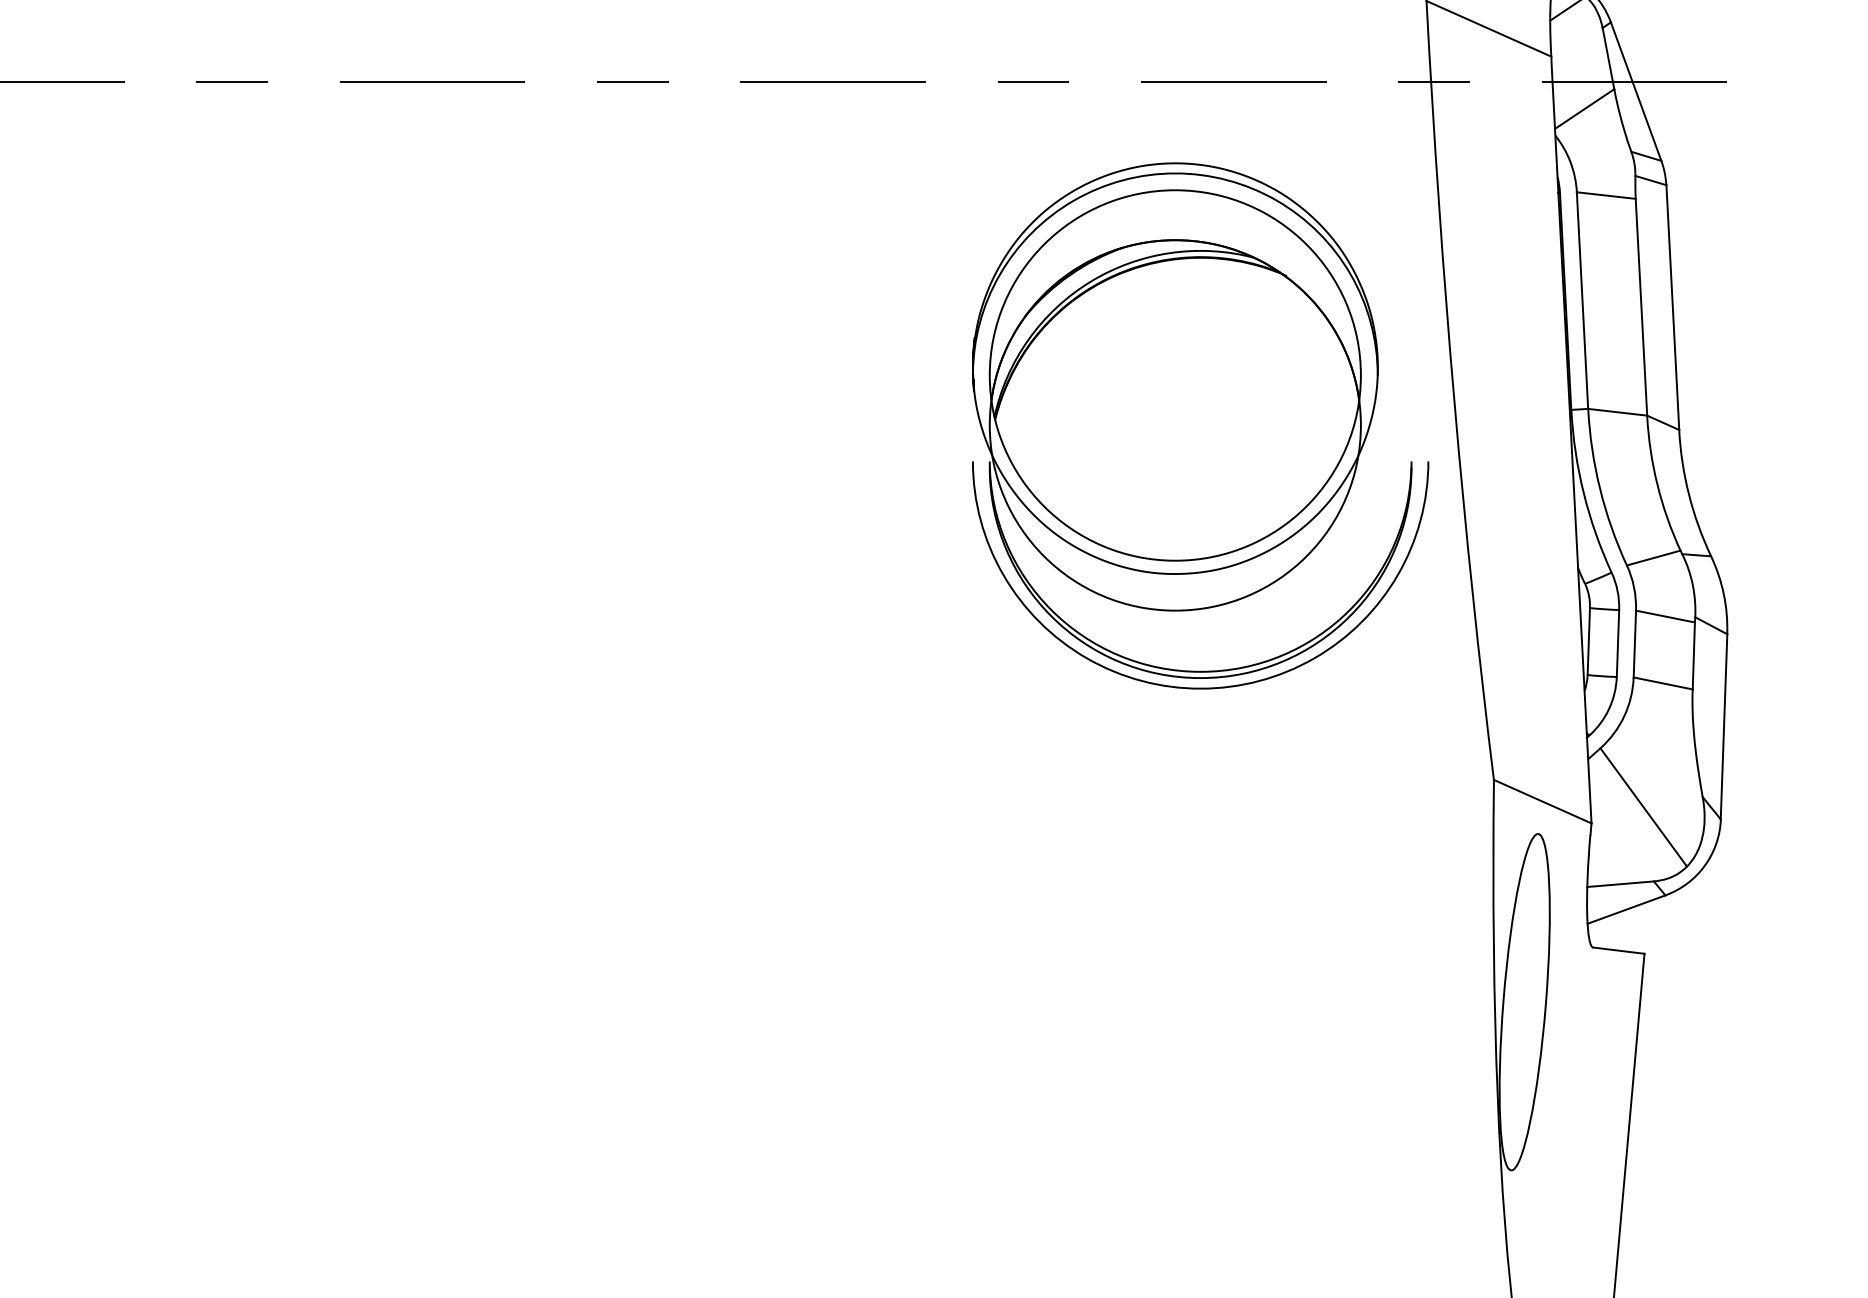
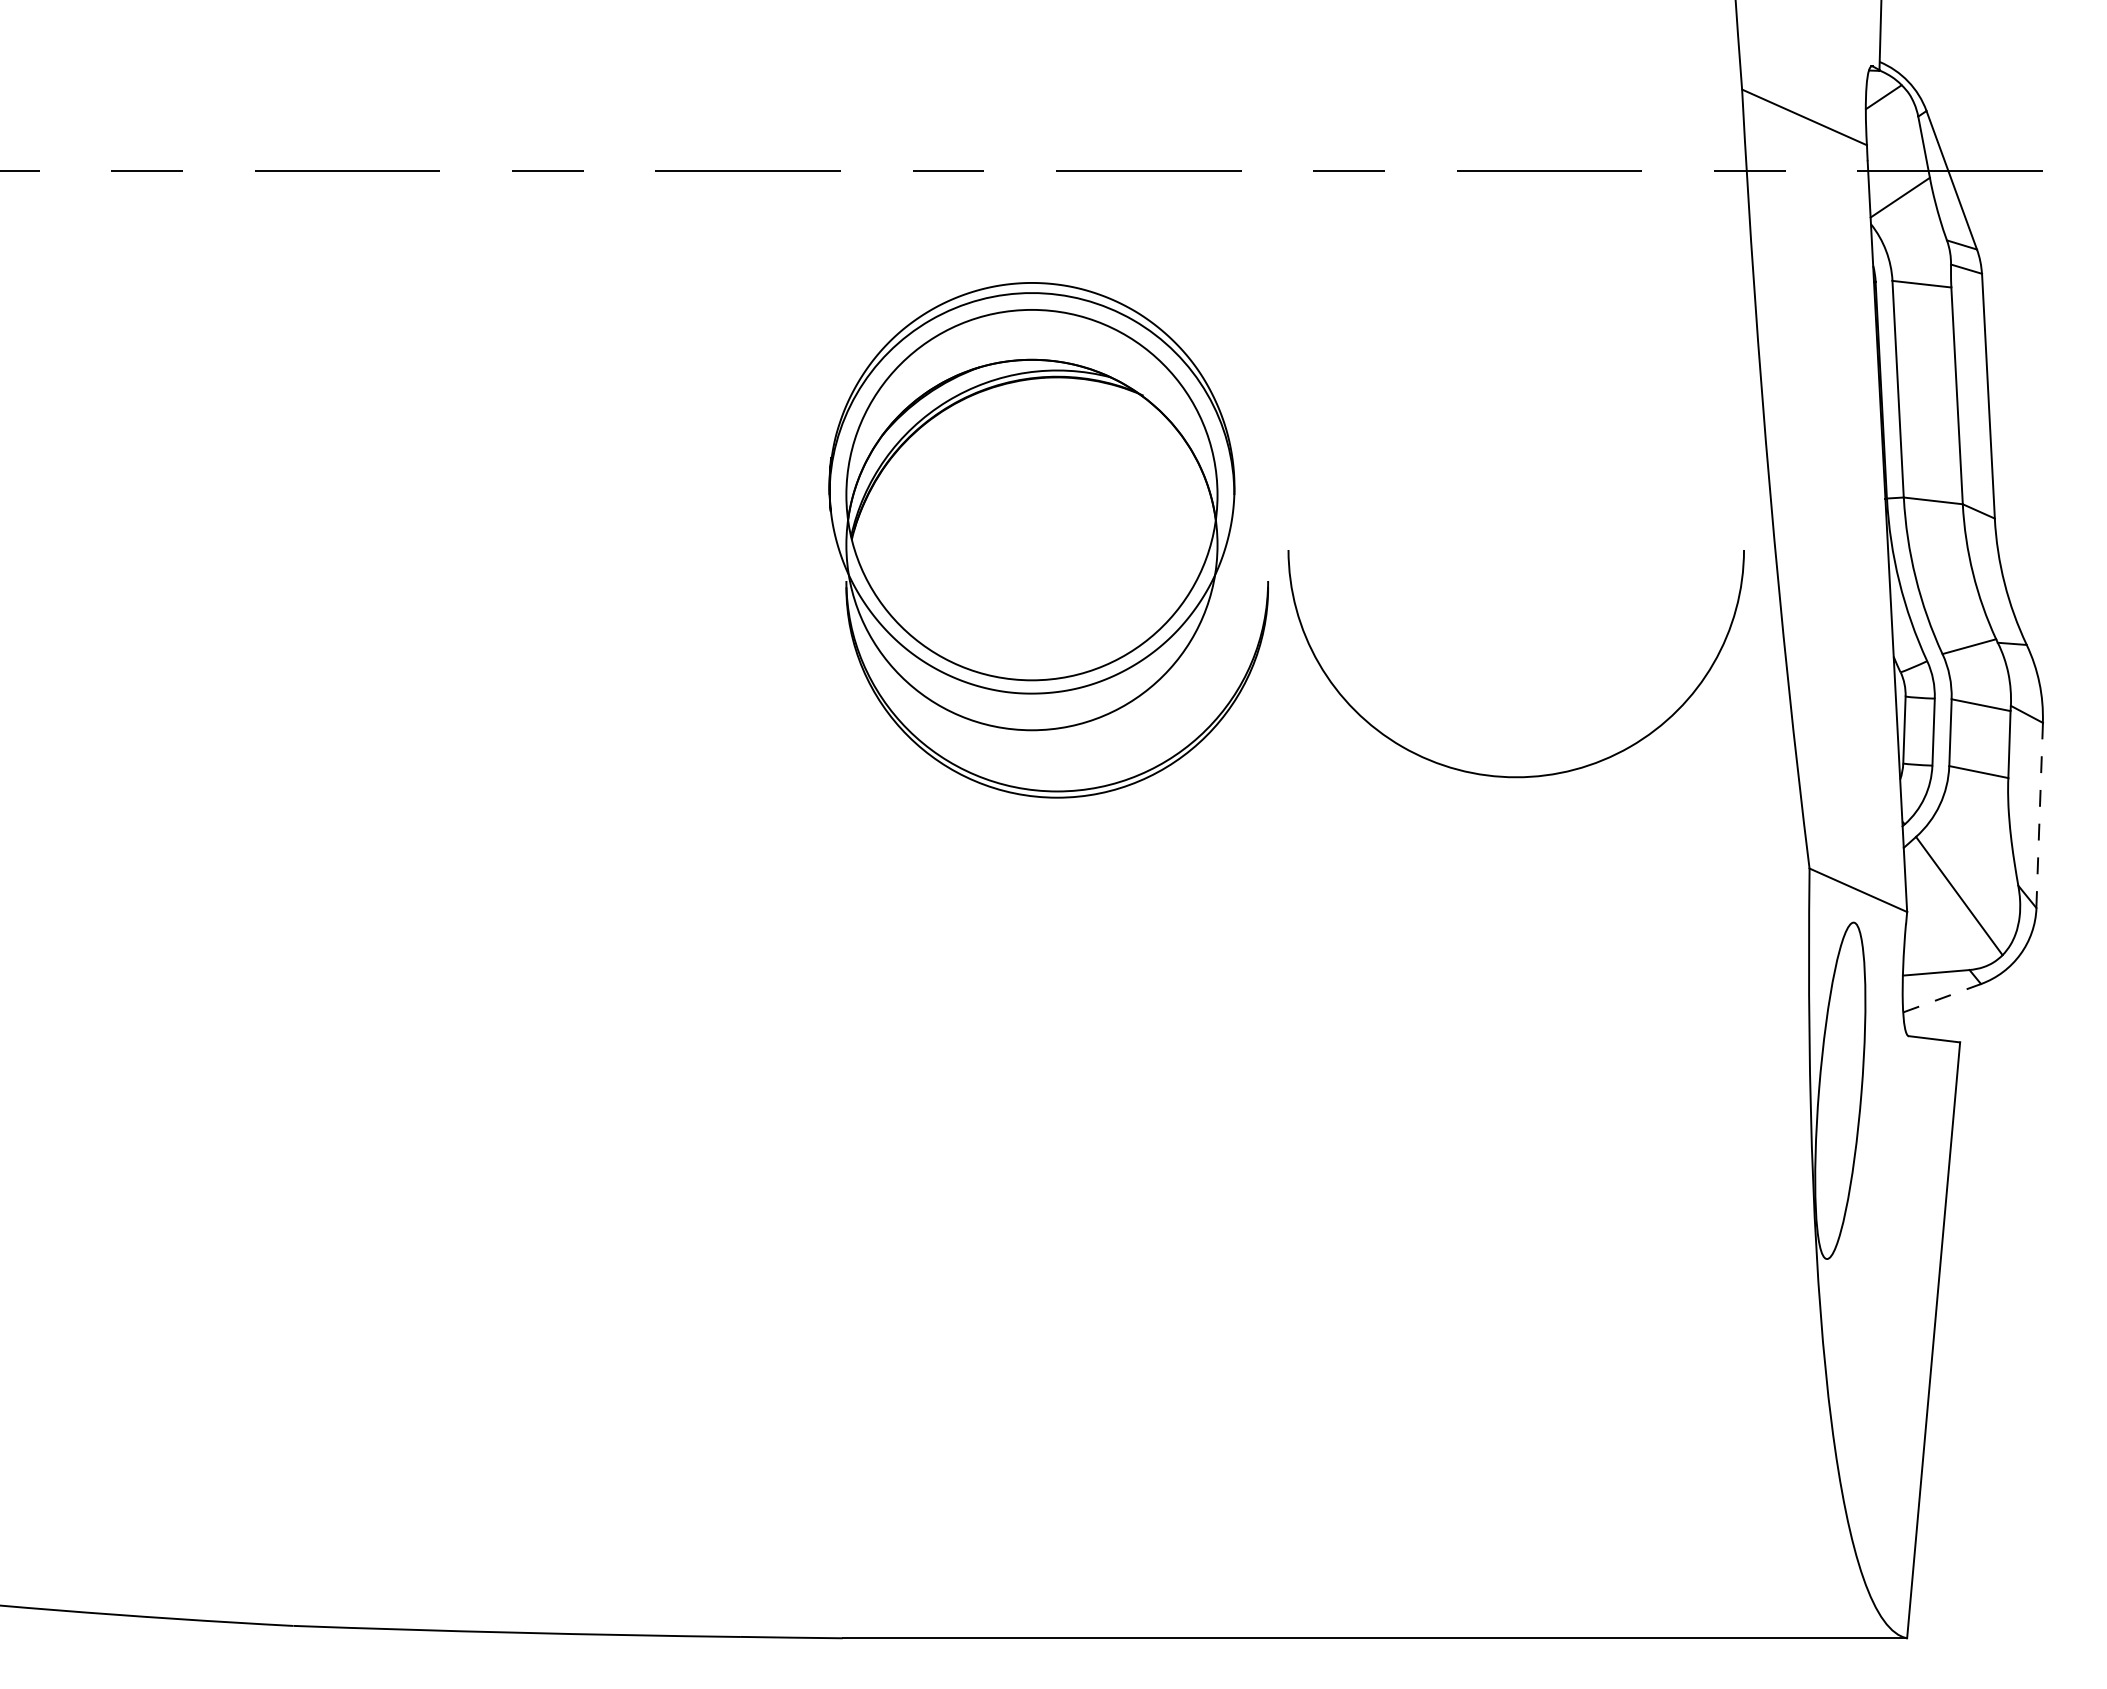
part: (1191, 420) -> (1048, 540), moved
line: (1723, 726) -> (2039, 815), solid -> dashed
line: (1626, 909) -> (1942, 998), solid -> dashed

